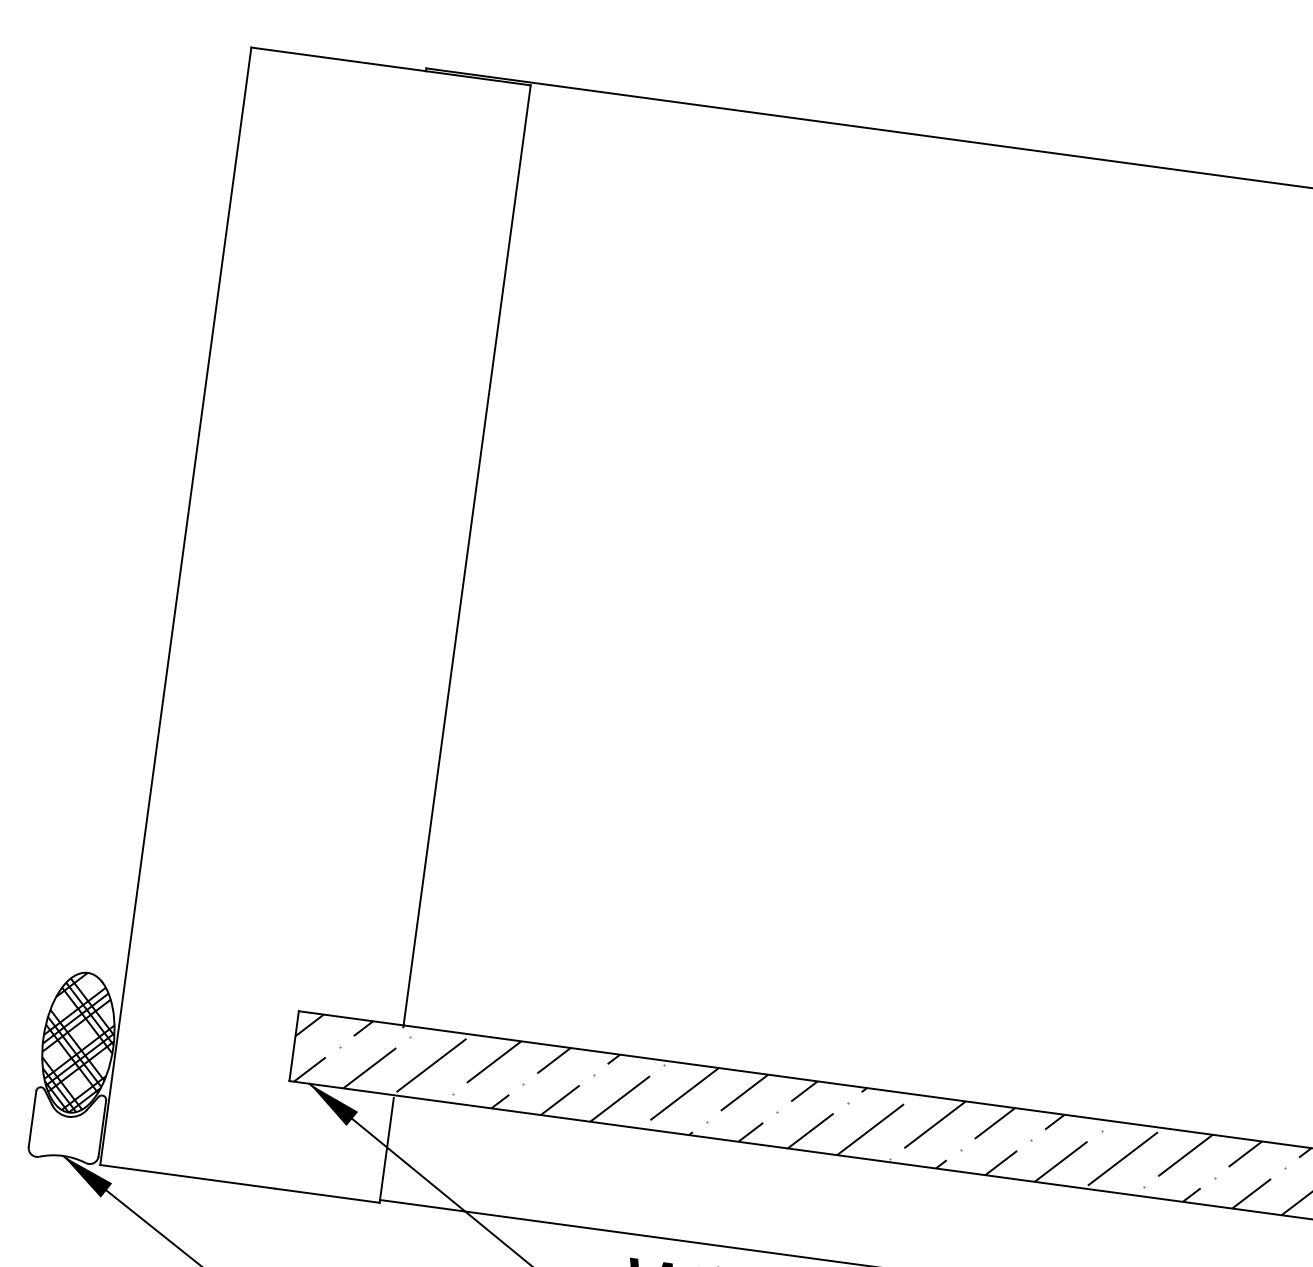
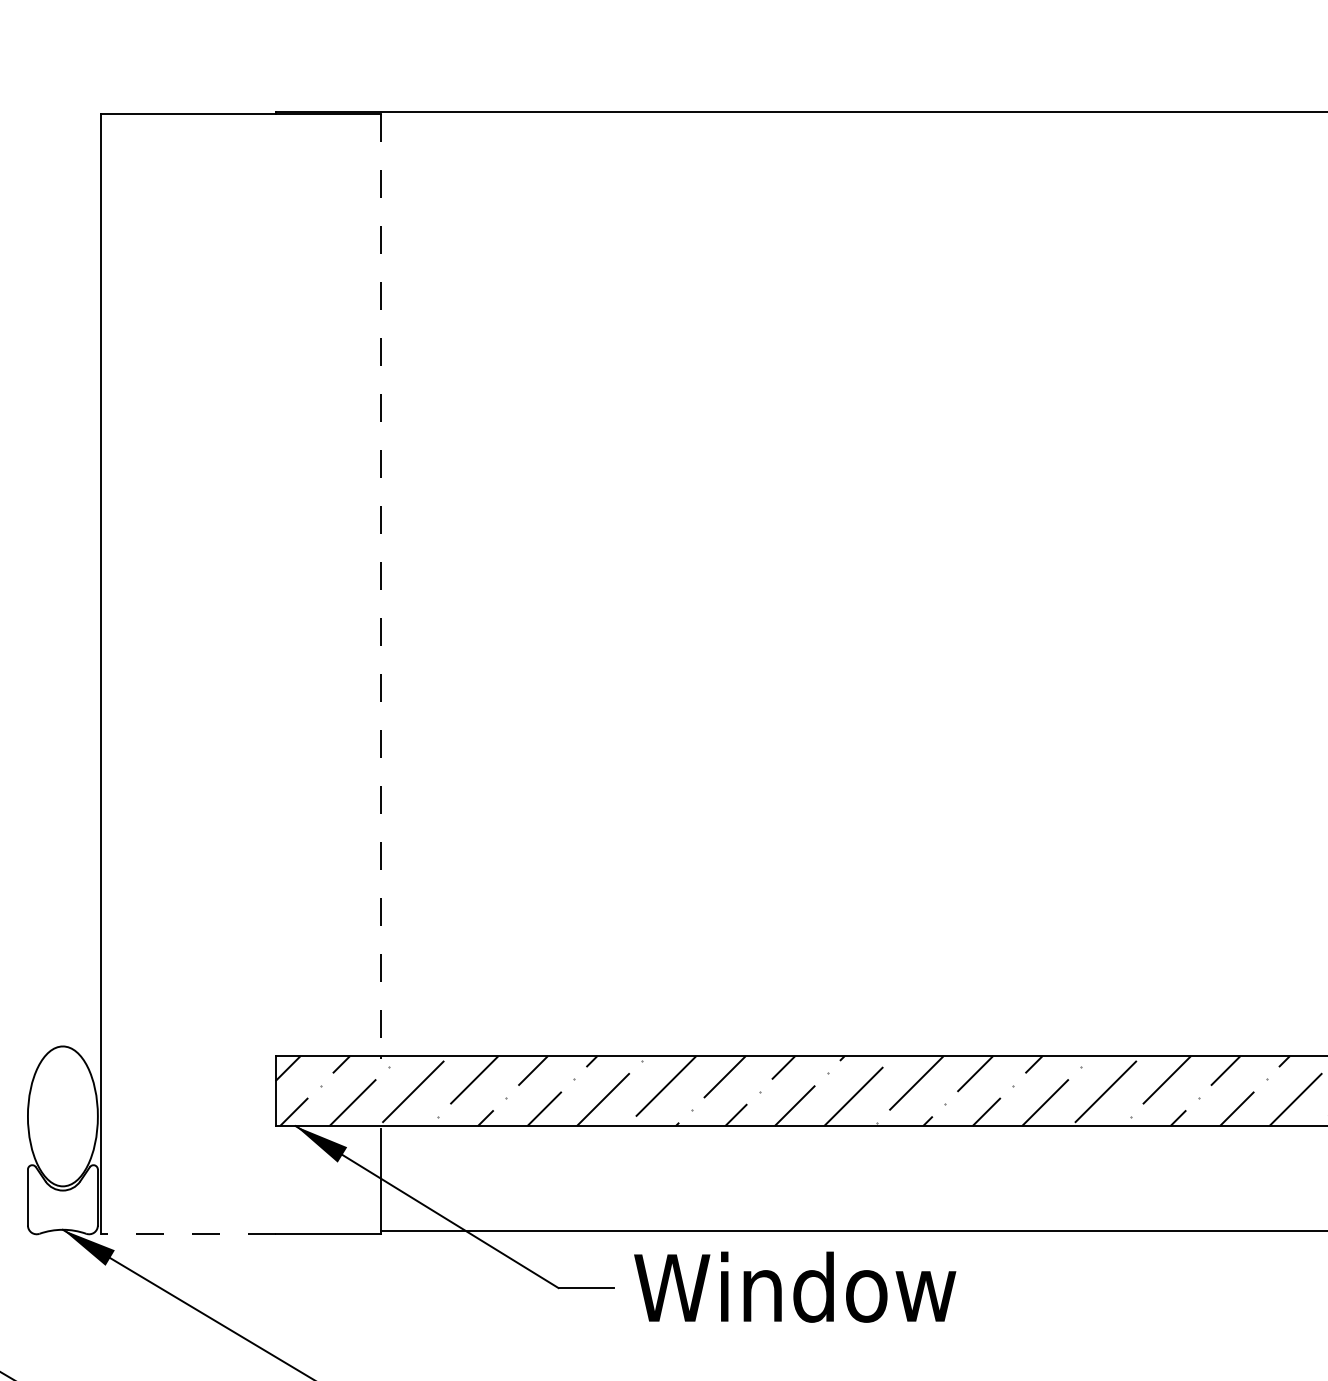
line: (467, 555) -> (380, 585), solid -> dashed
hatch: (77, 1042) -> (62, 1116), removed
line: (186, 1176) -> (187, 1233), solid -> dashed

